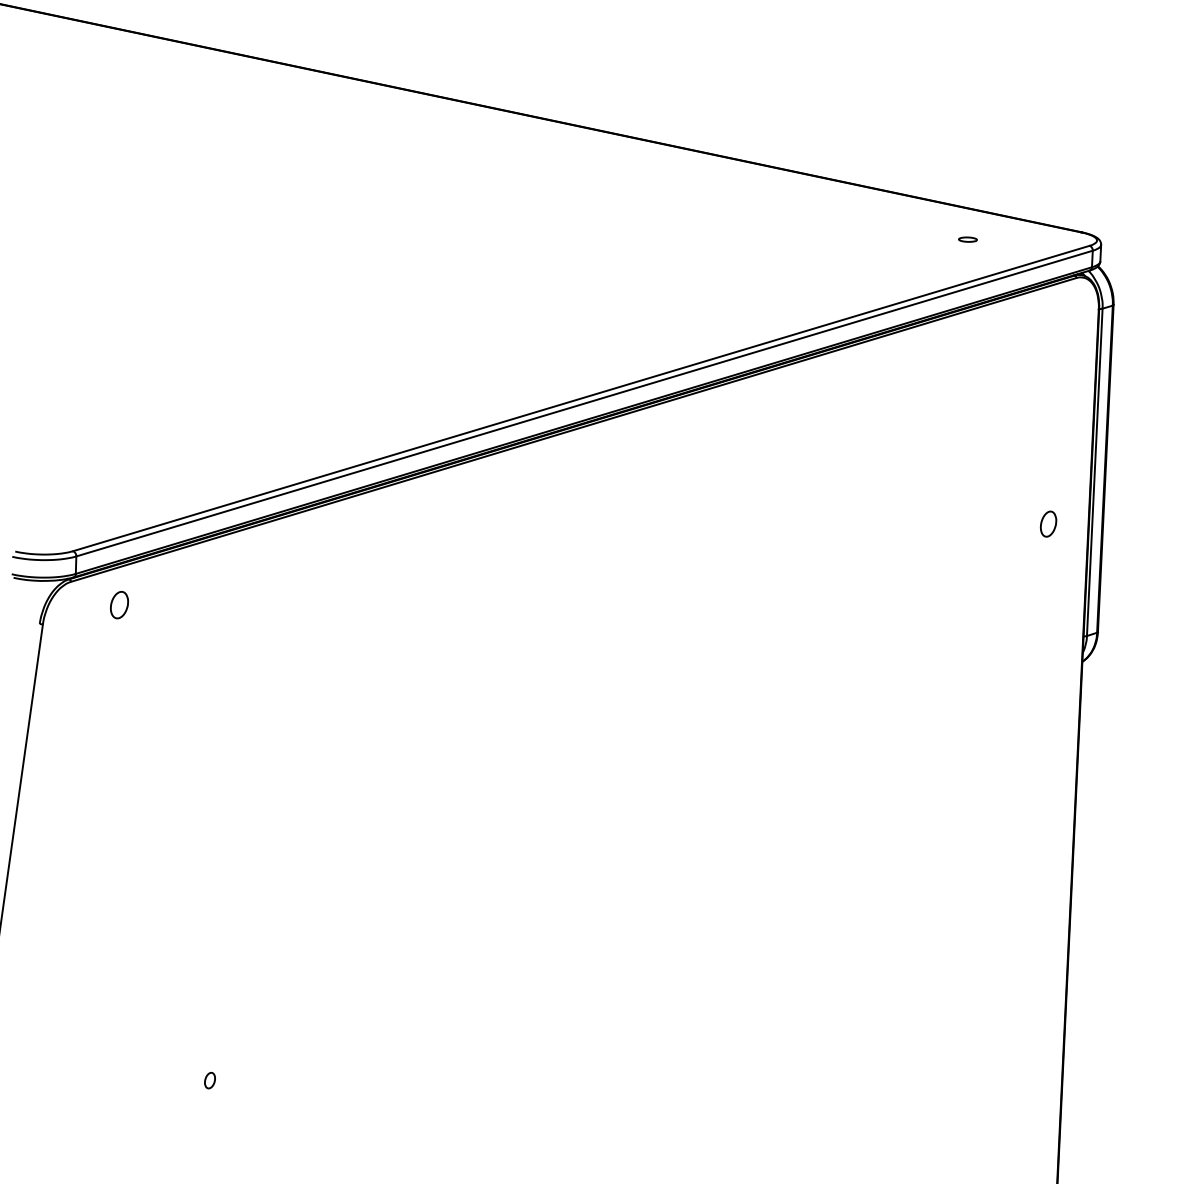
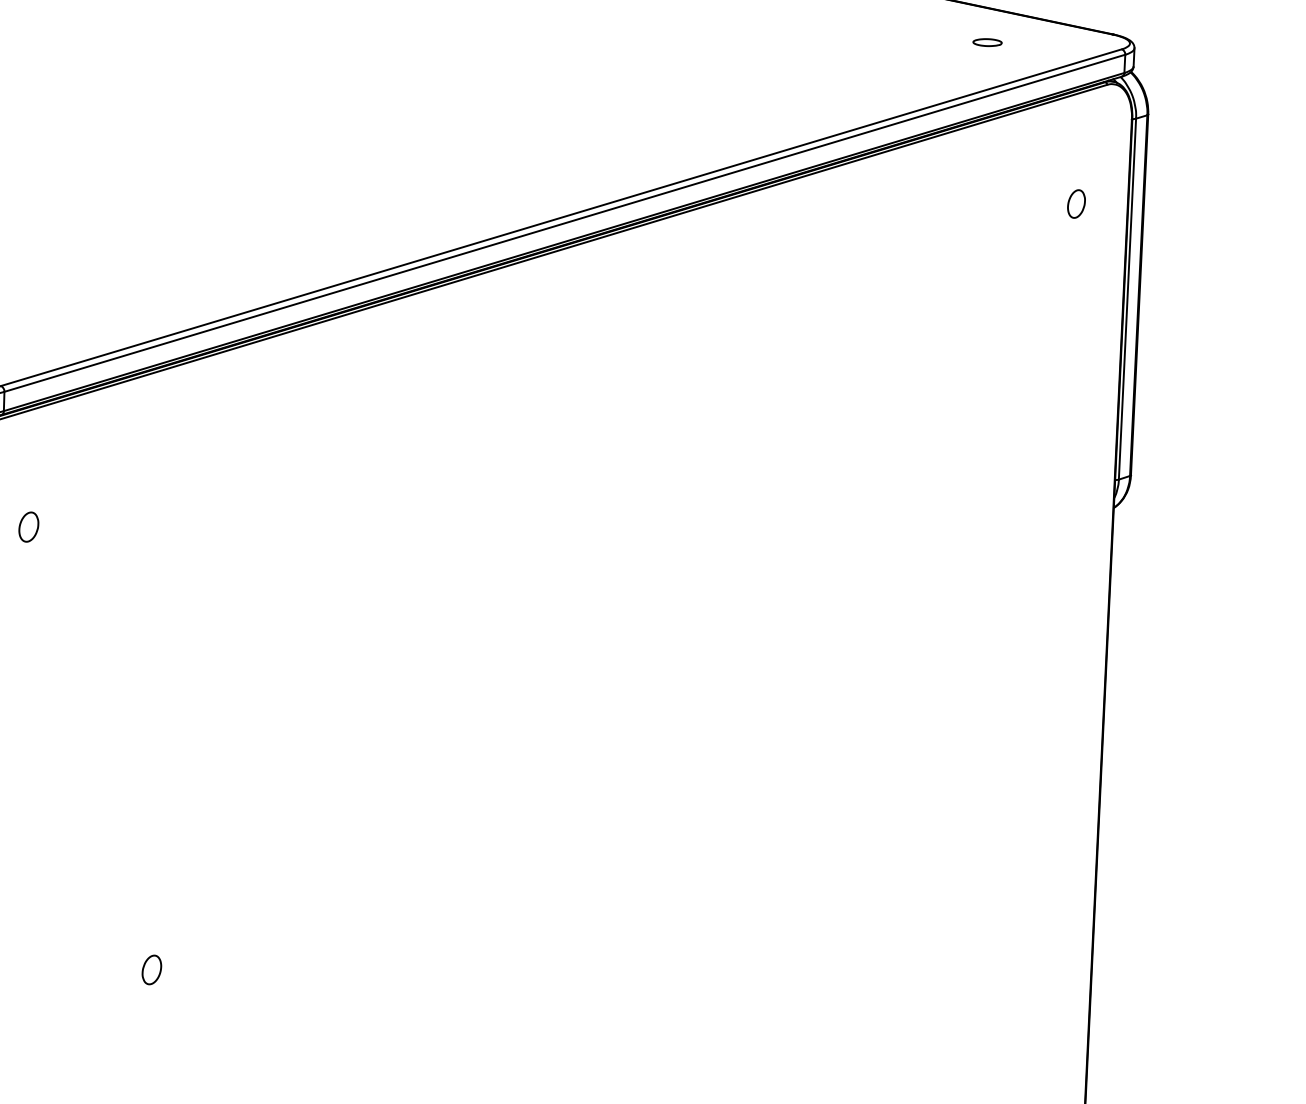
part: (967, 239) -> (987, 42), size x1.43
part: (1048, 523) -> (1076, 203), moved
part: (119, 605) -> (28, 527), moved
part: (209, 1080) -> (151, 969), size x1.67

